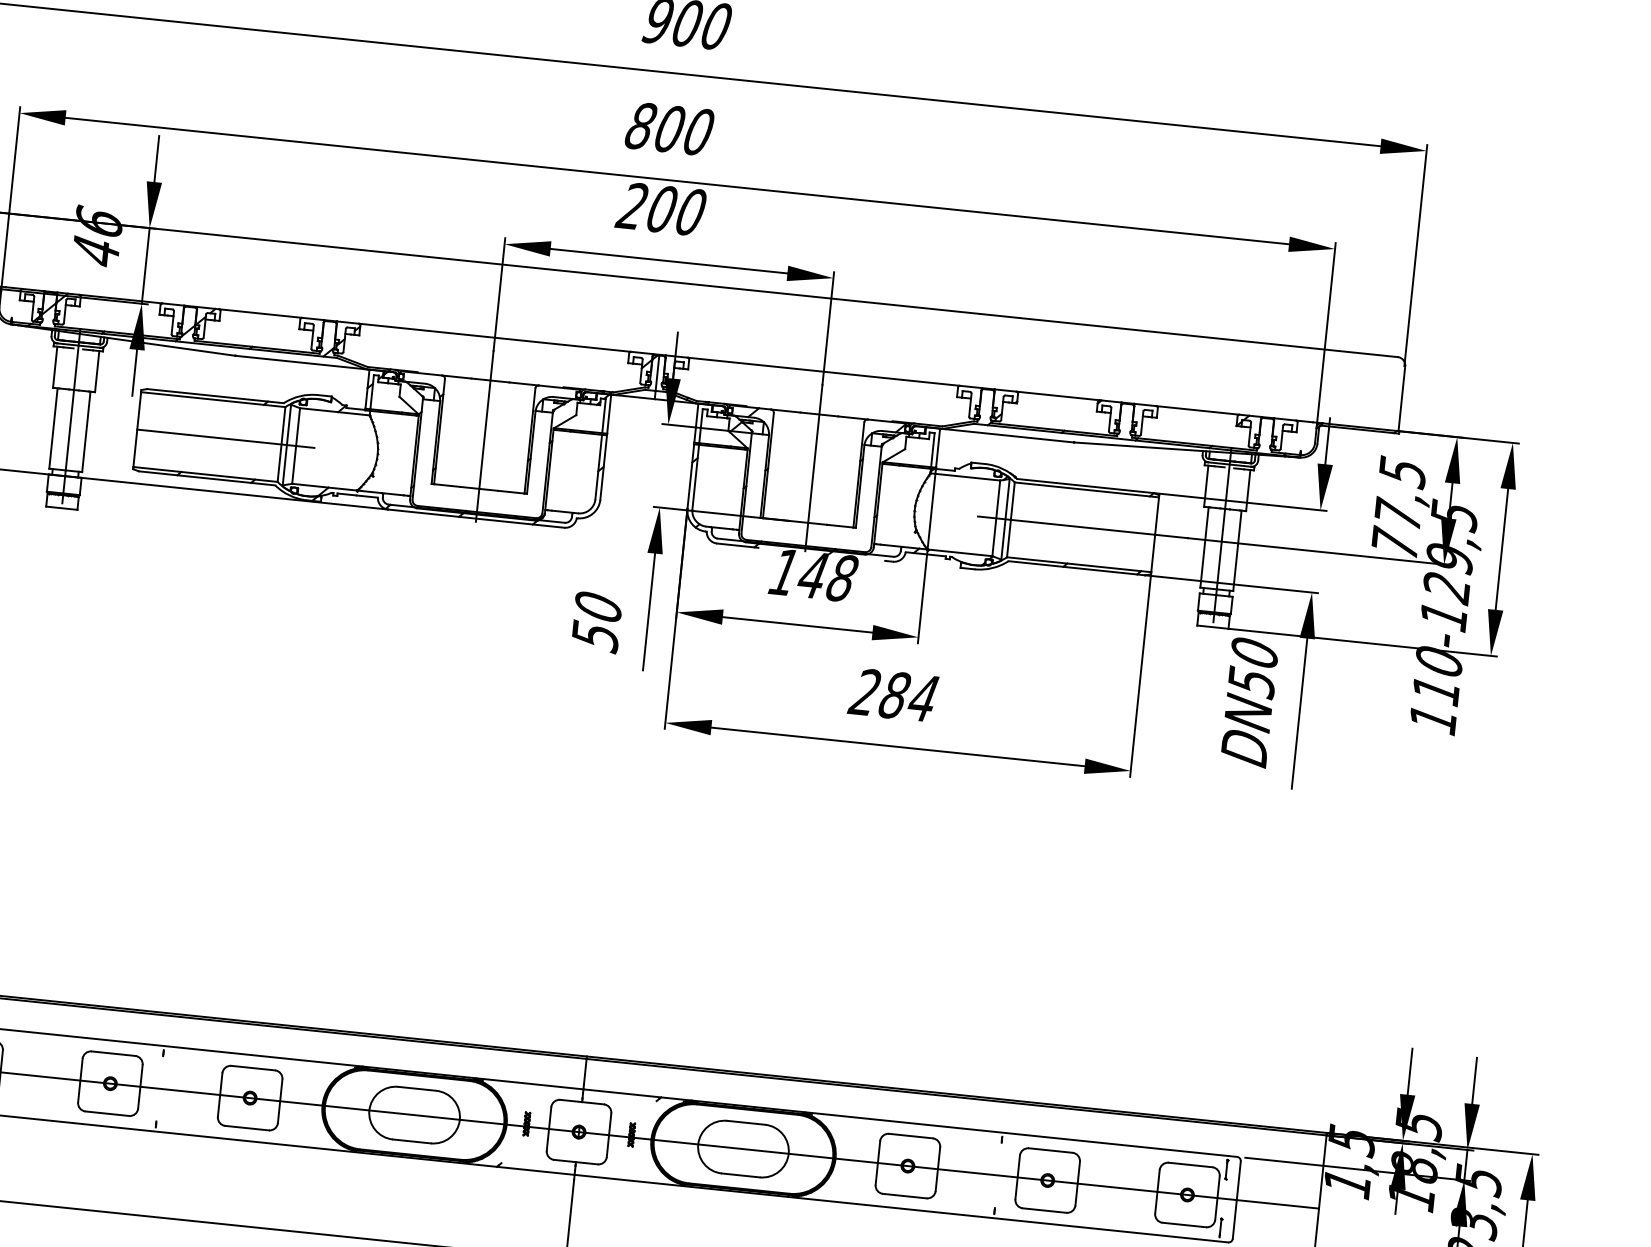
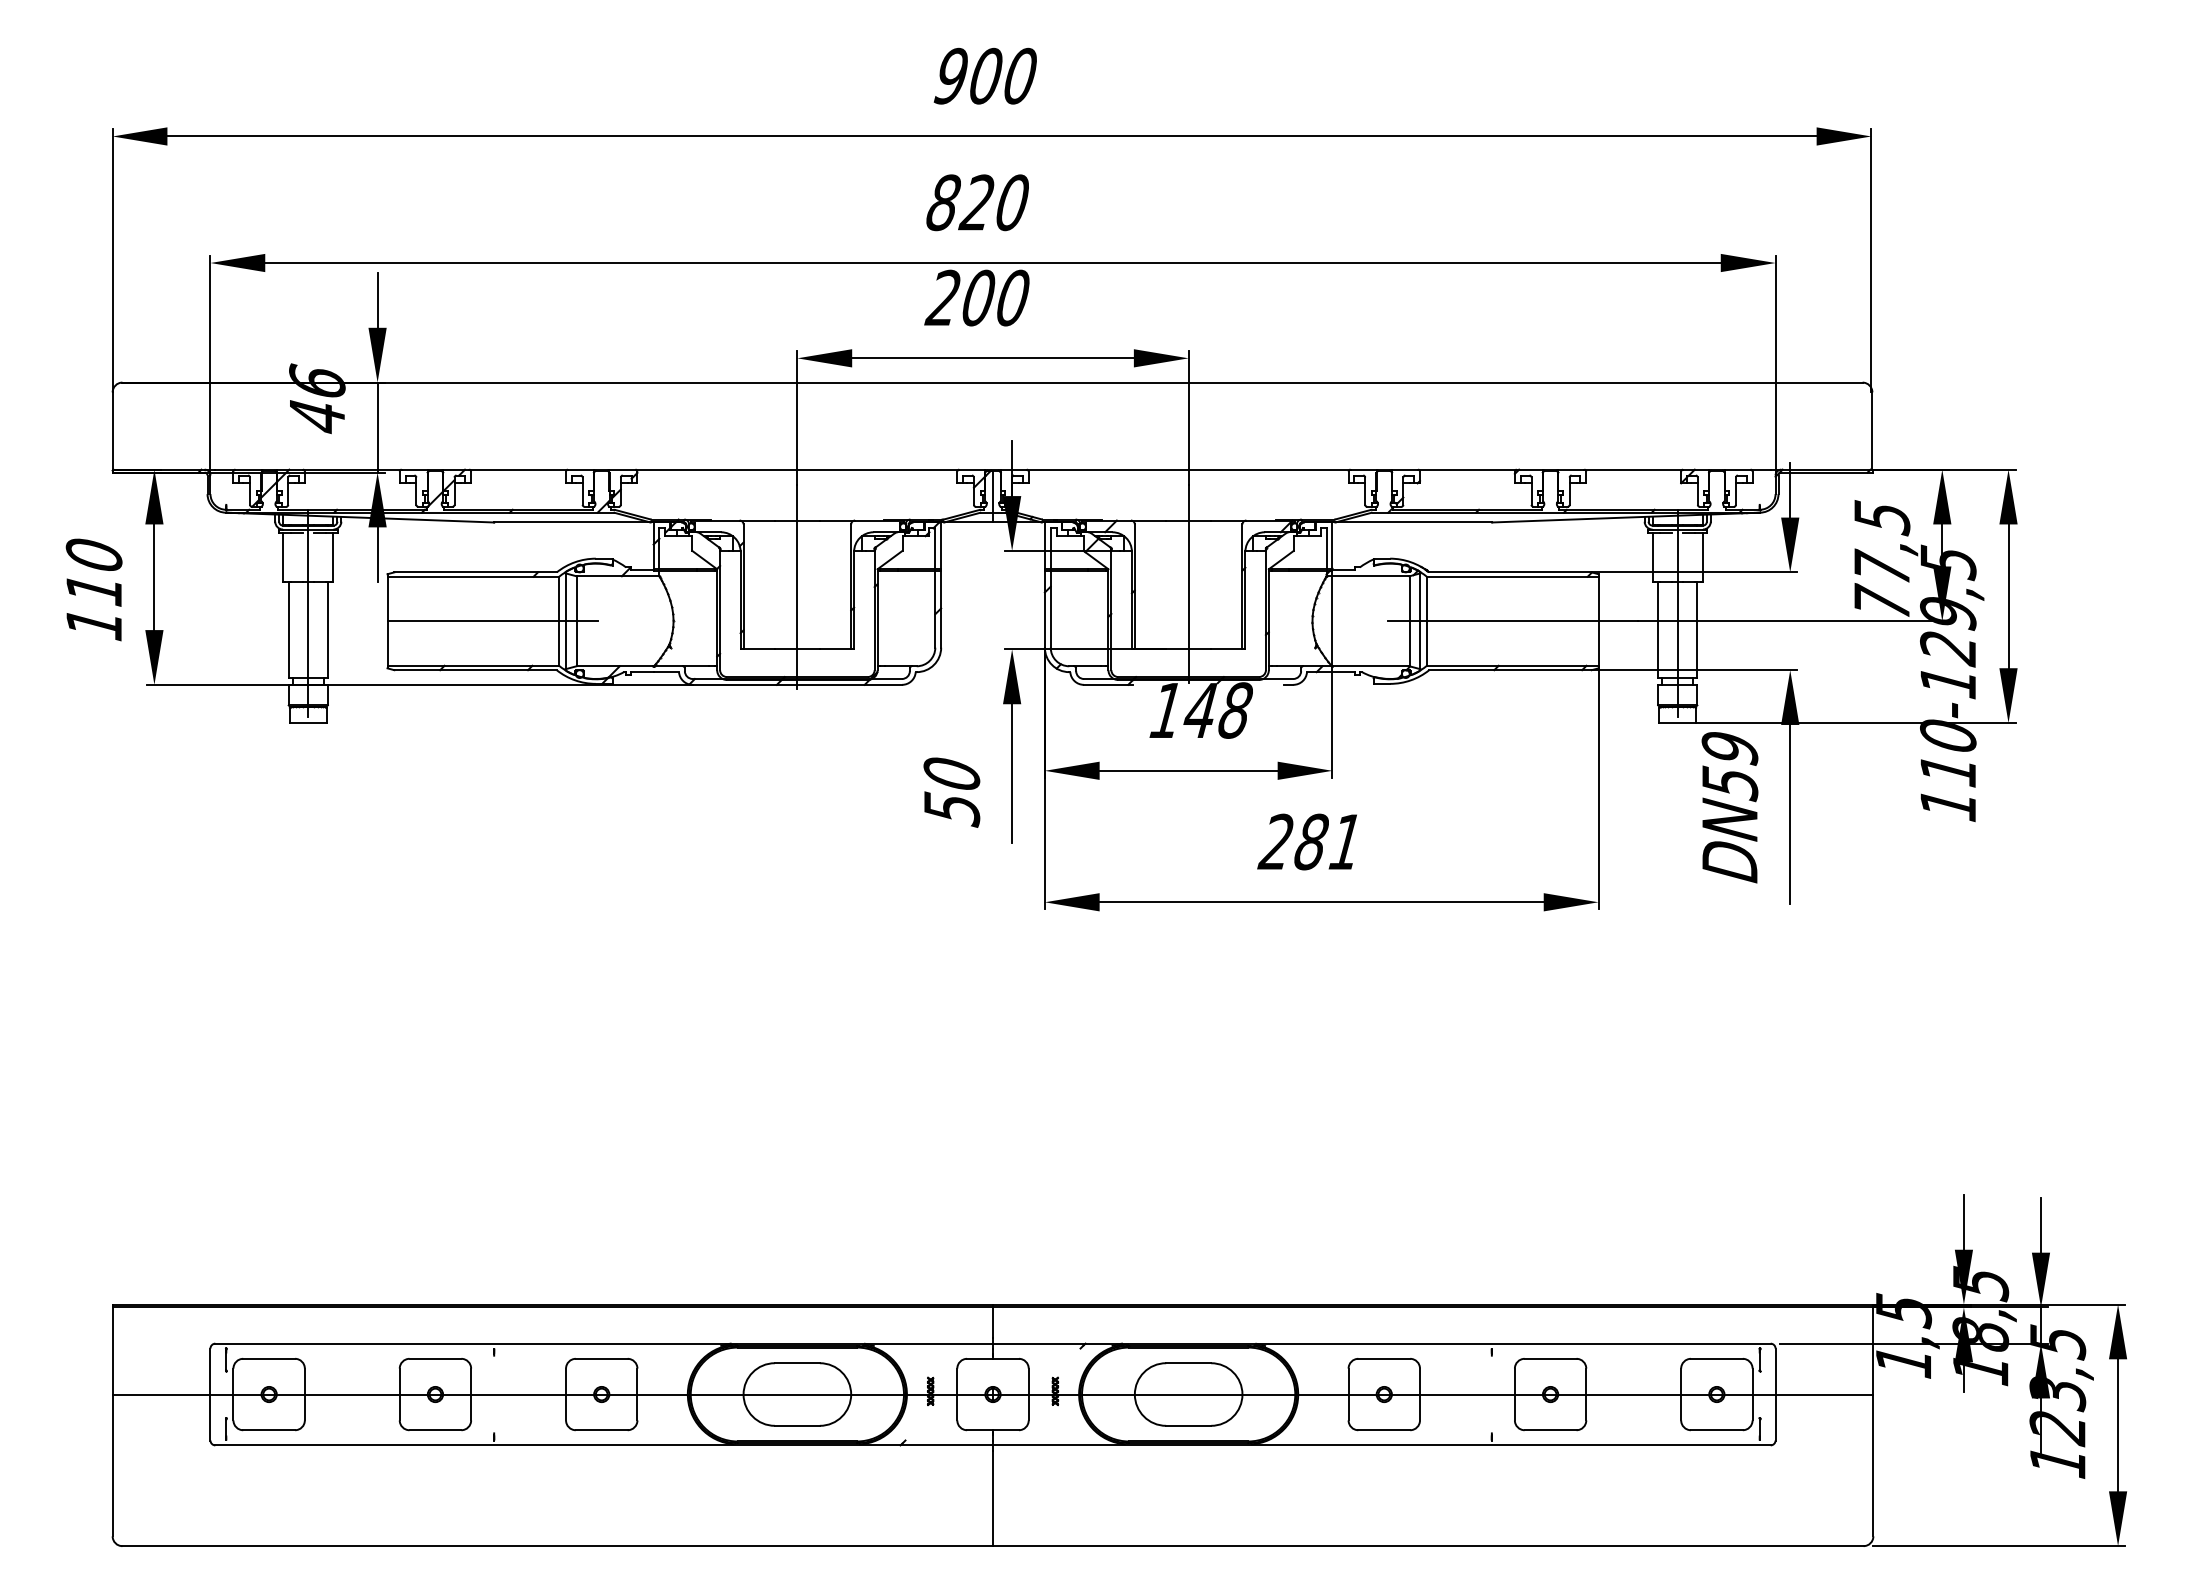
text: (668, 128) -> (976, 202), 800 -> 820
text: (1254, 653) -> (1729, 748), DN50 -> DN59
text: (922, 697) -> (1344, 841), 284 -> 281

